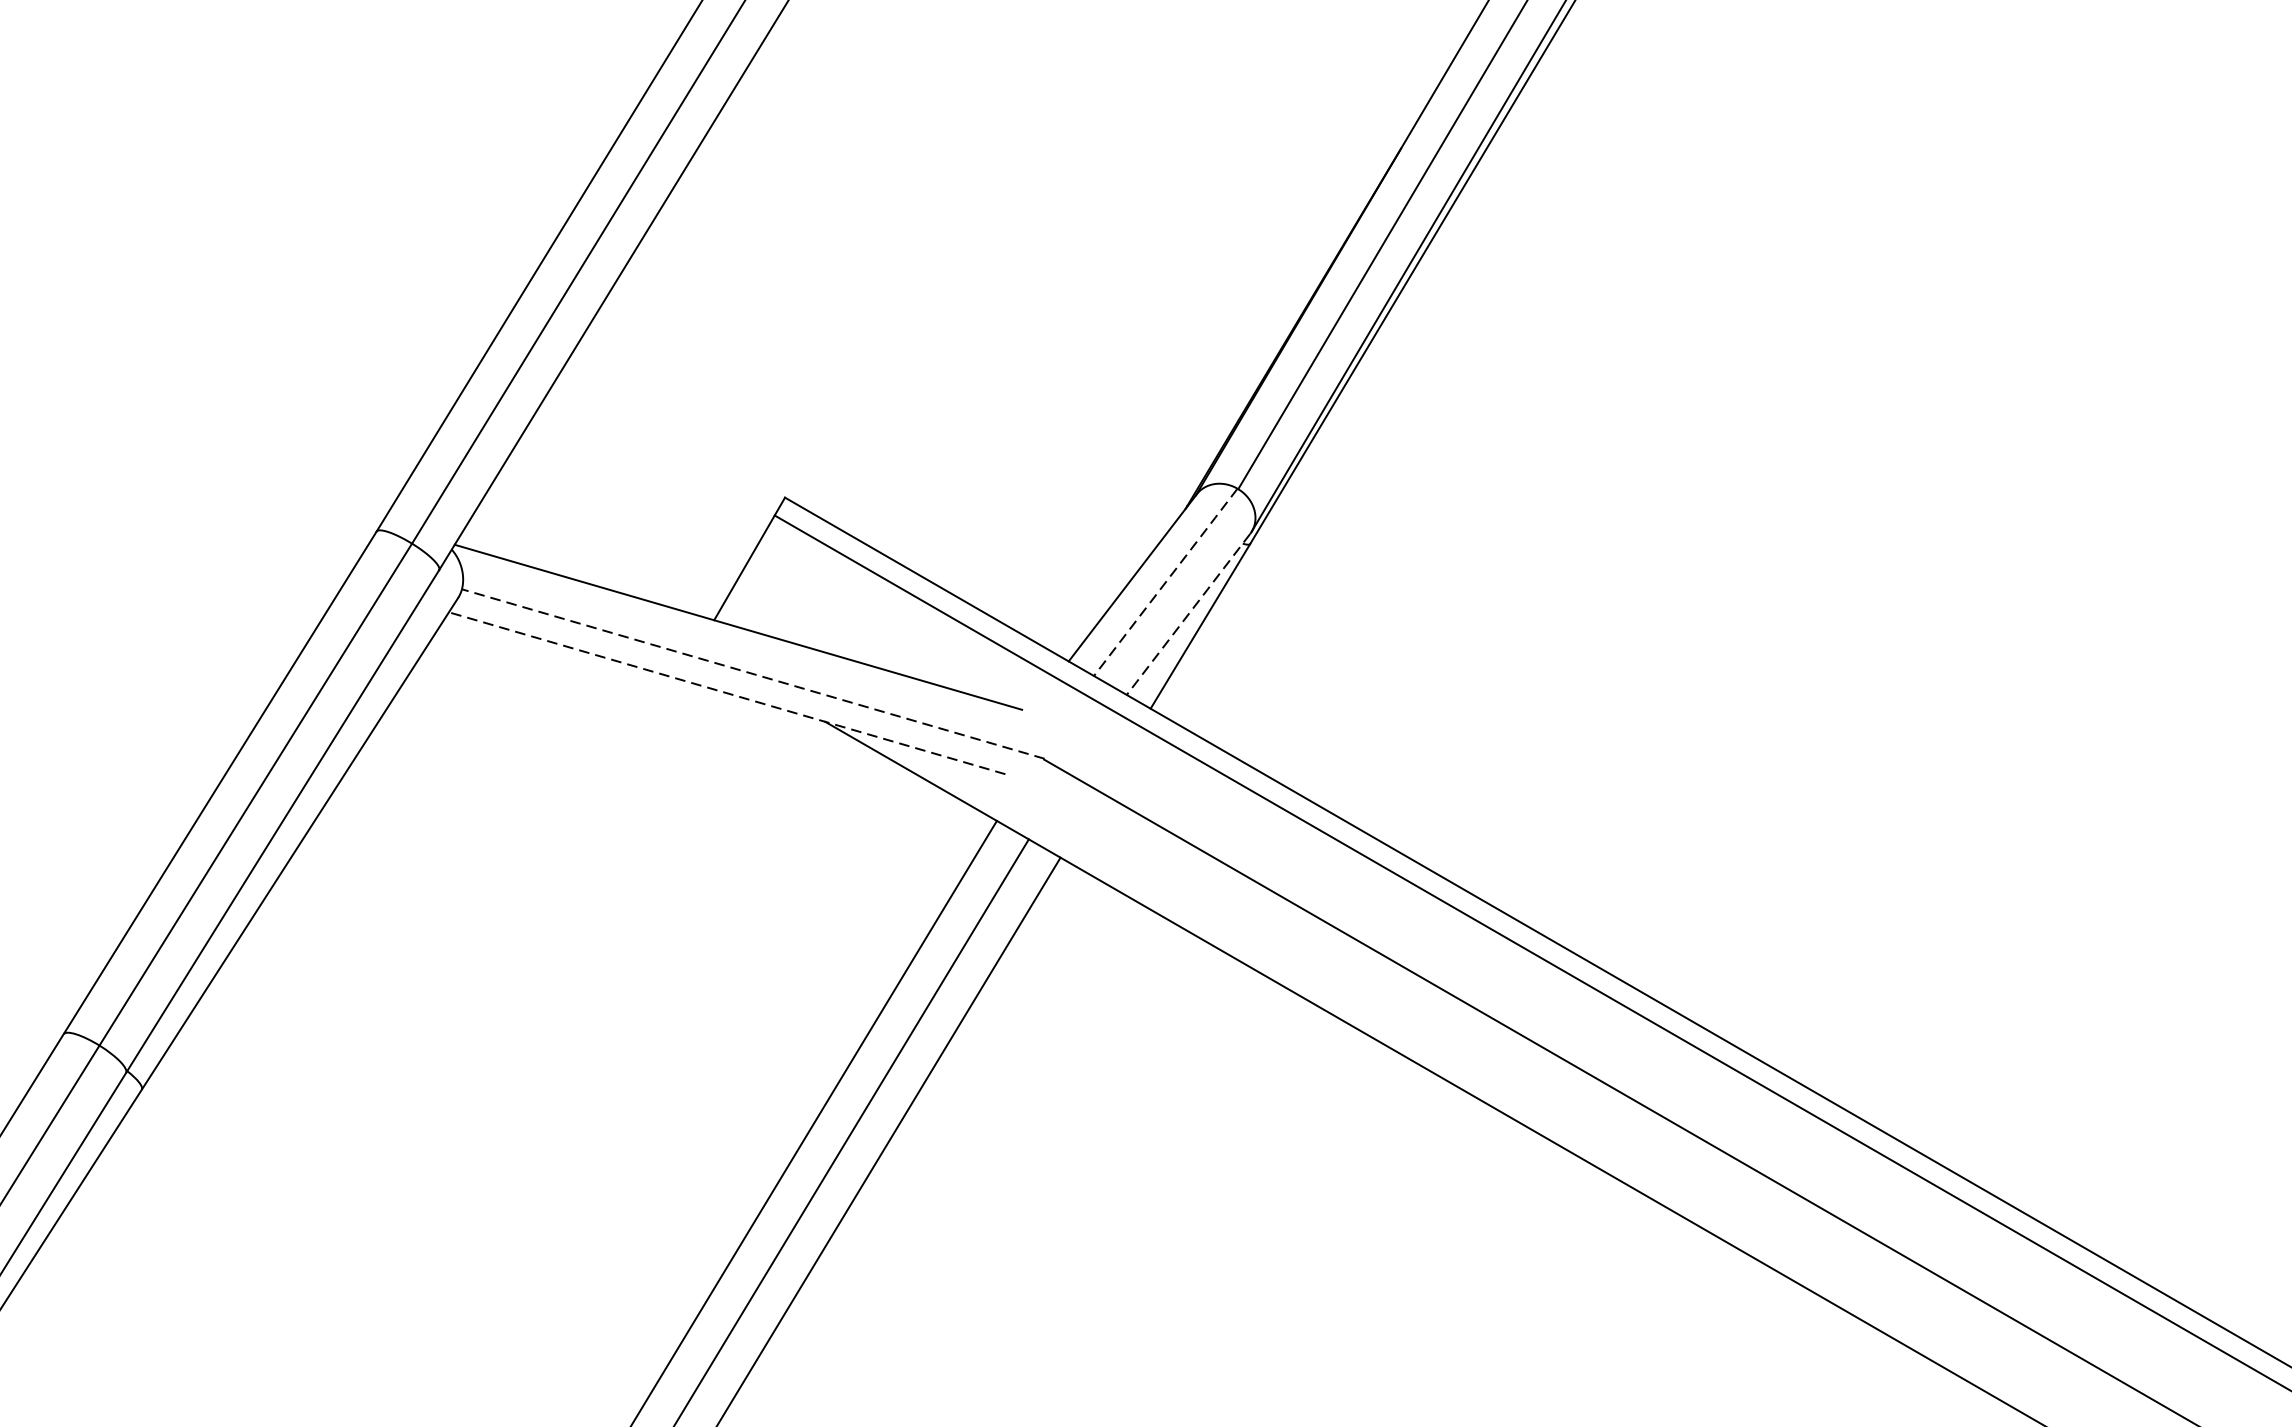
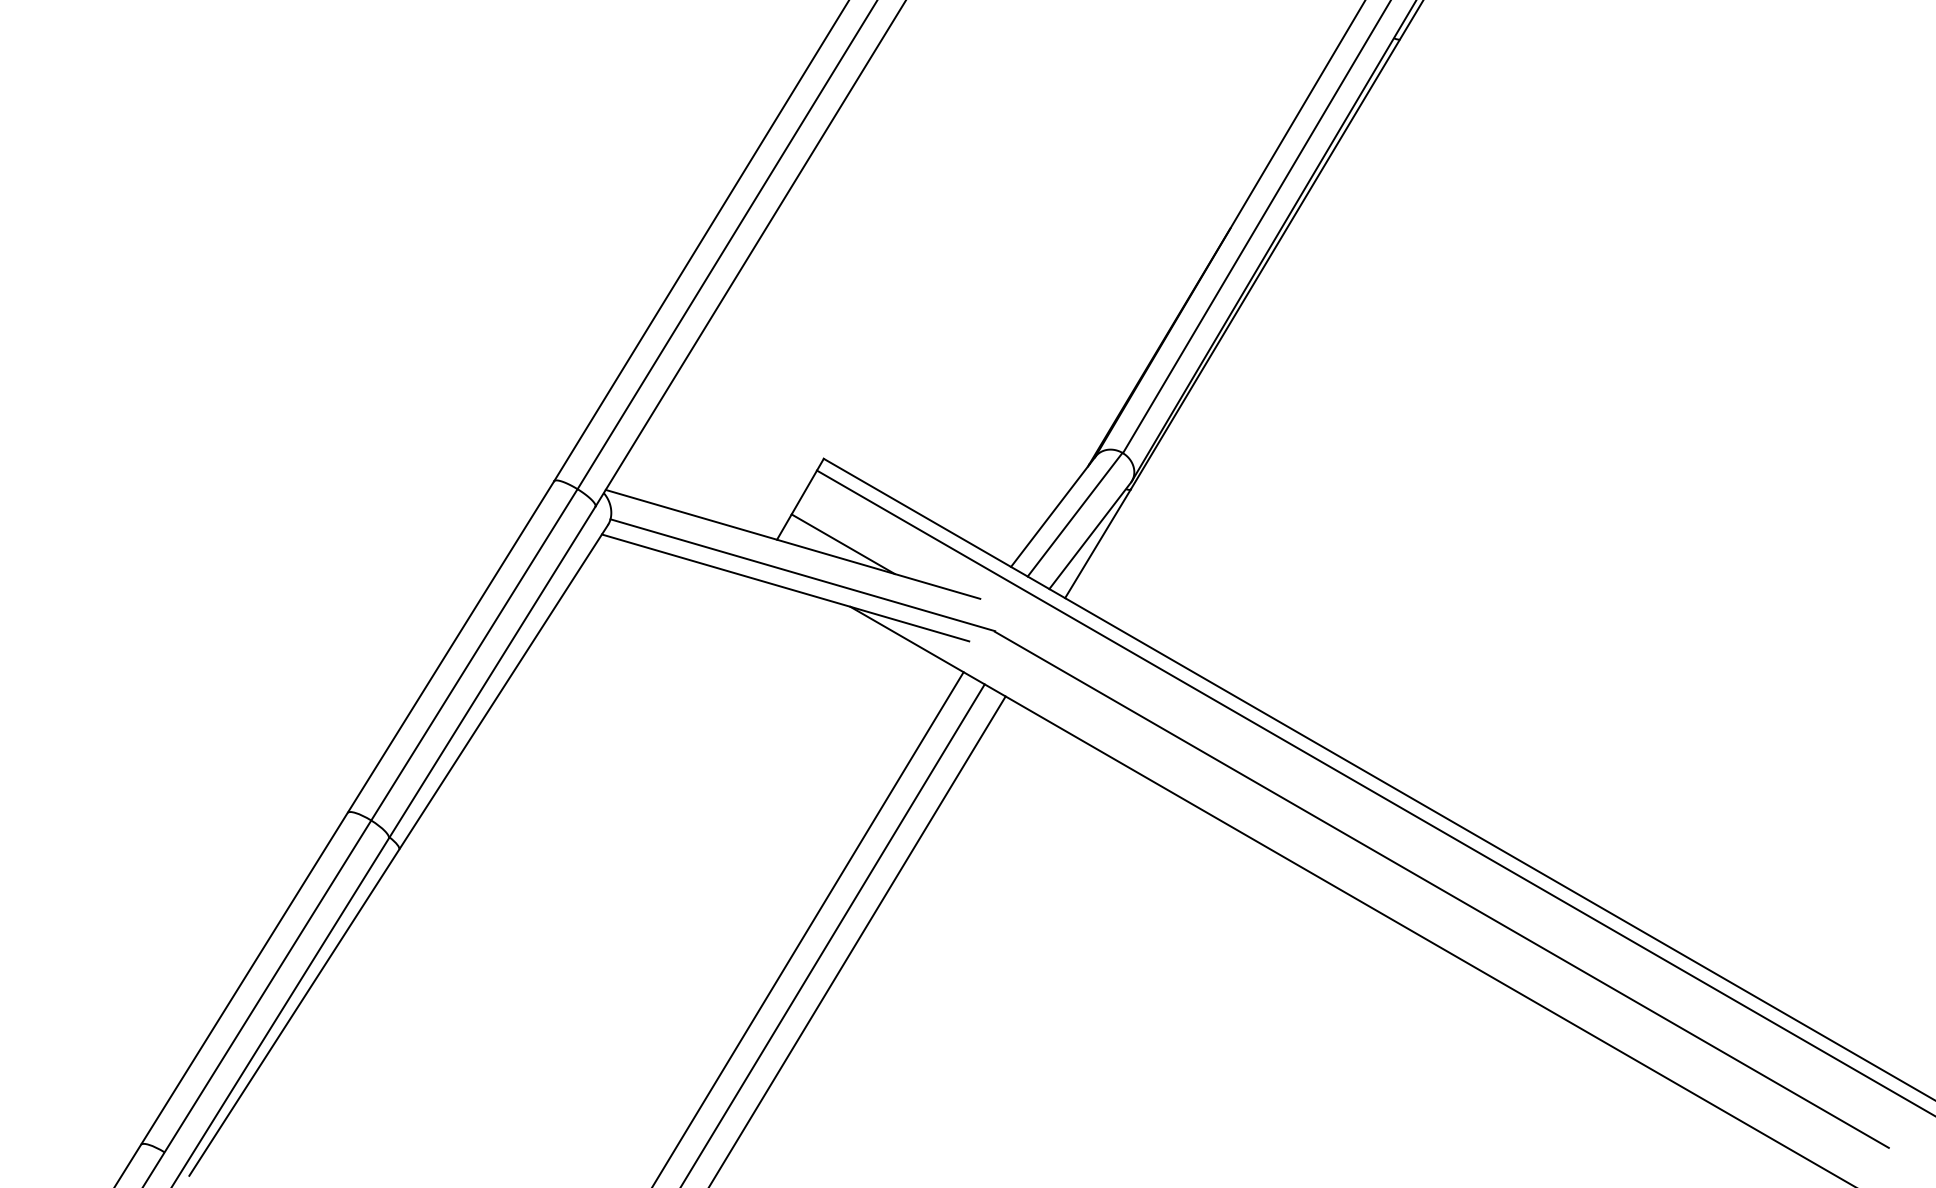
line: (1166, 582) -> (1075, 514), dashed -> solid
line: (1189, 613) -> (1090, 535), dashed -> solid
line: (813, 627) -> (842, 544), added
line: (752, 674) -> (802, 575), dashed -> solid
line: (727, 692) -> (785, 587), dashed -> solid

